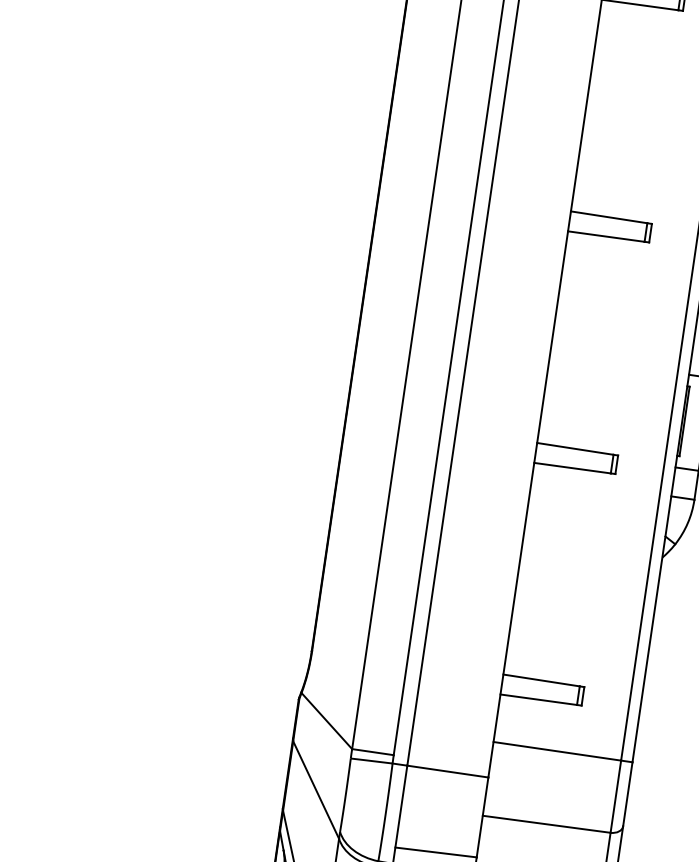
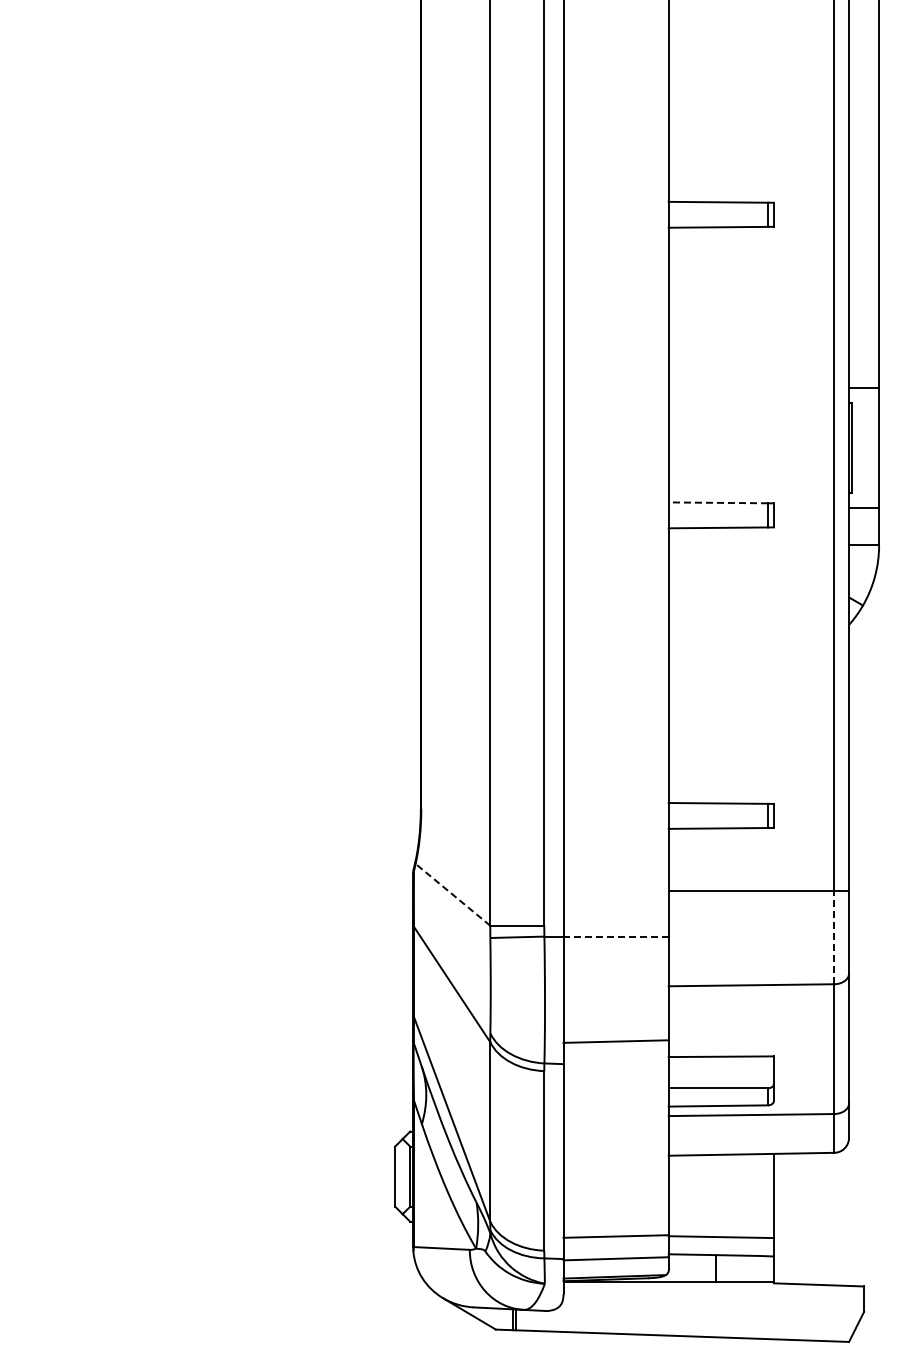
line: (575, 448) -> (718, 502), solid -> dashed
line: (326, 720) -> (452, 894), solid -> dashed
line: (448, 771) -> (616, 936), solid -> dashed
line: (616, 796) -> (834, 937), solid -> dashed

